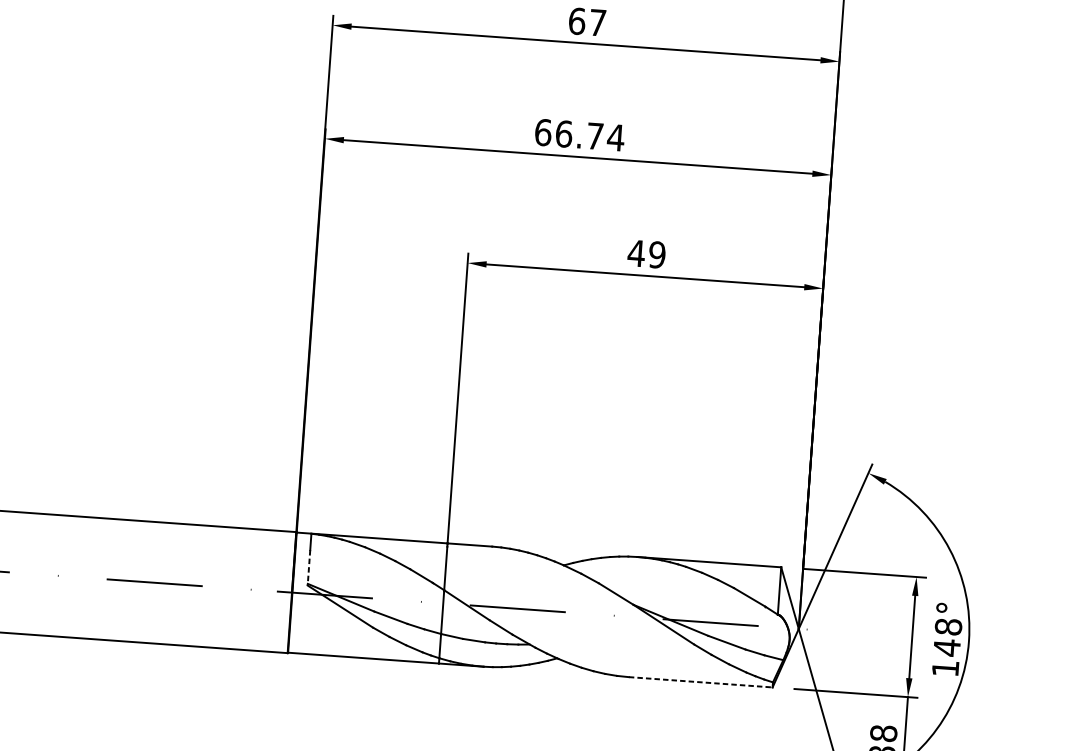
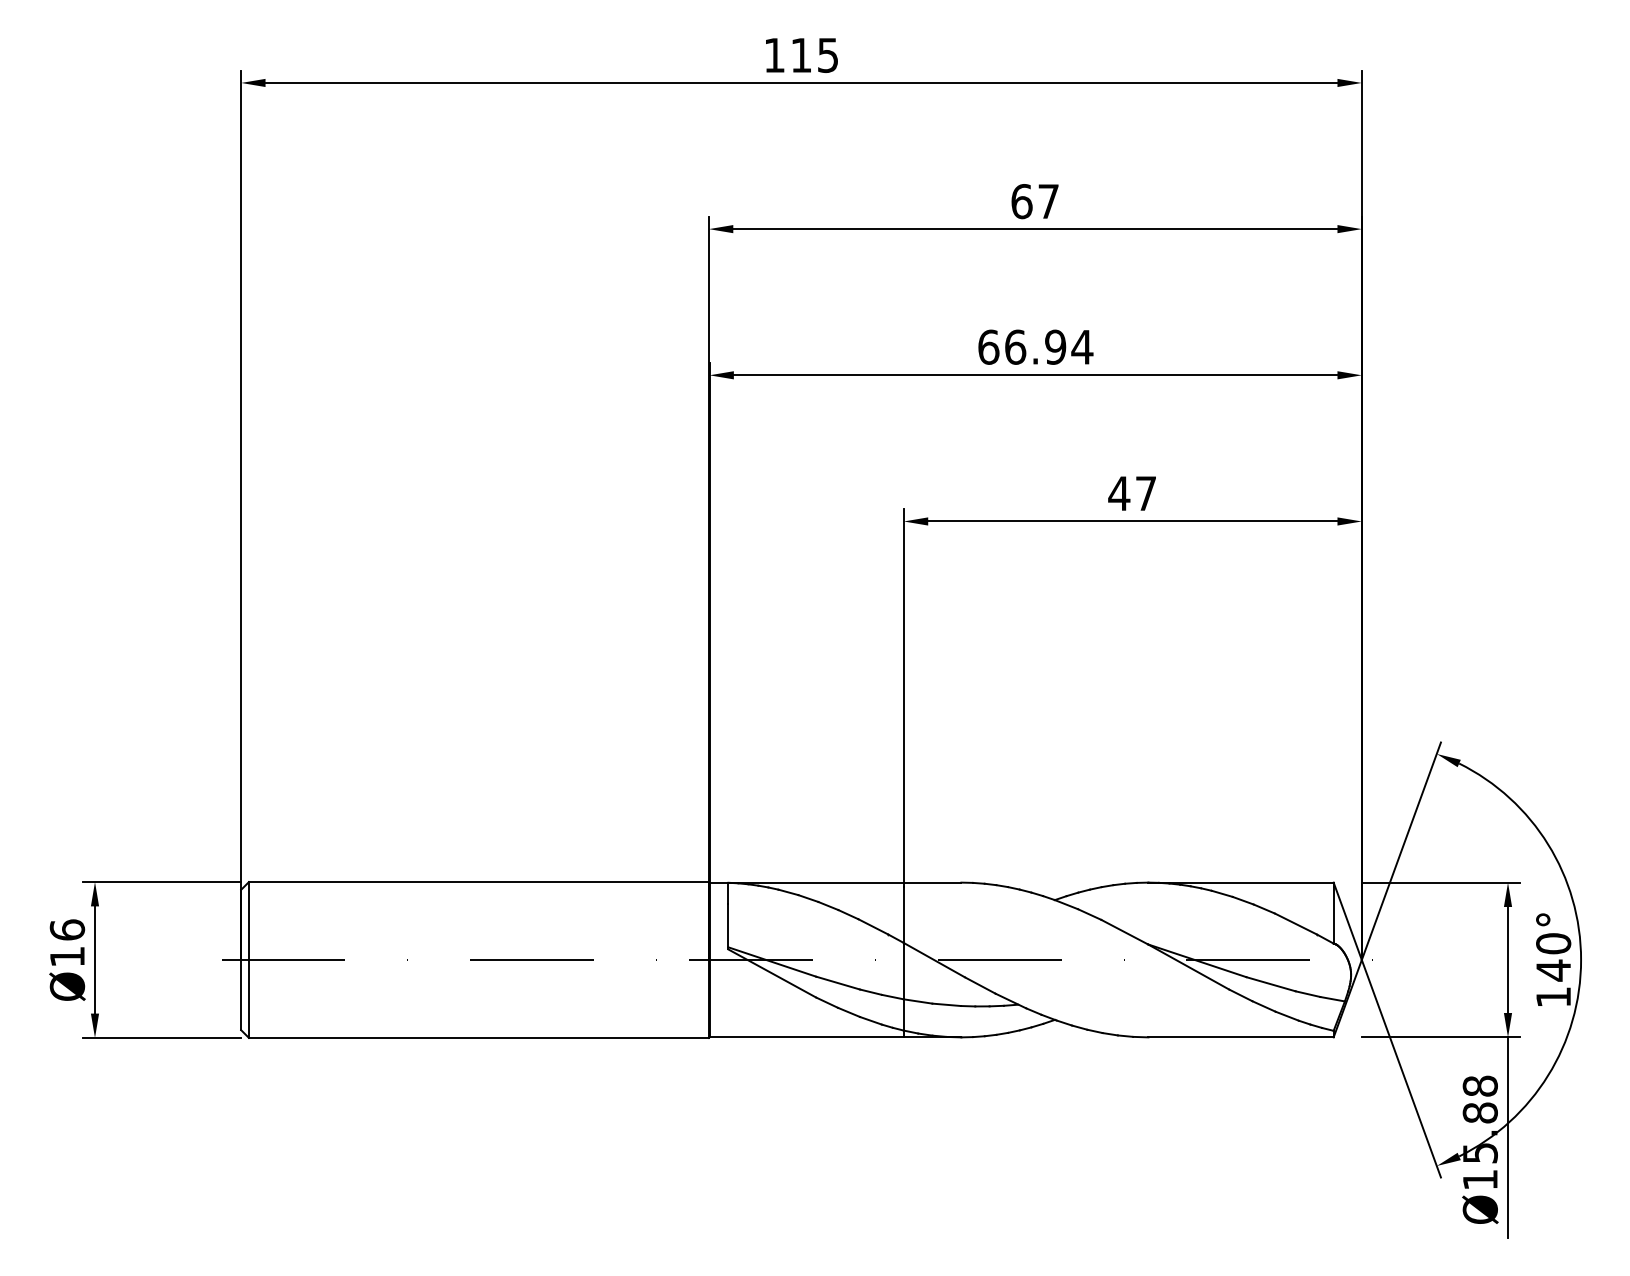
text: (595, 135) -> (1055, 346), 66.74 -> 66.94
text: (656, 254) -> (1145, 493), 49 -> 47
line: (309, 567) -> (728, 926), dashed -> solid
text: (948, 626) -> (1553, 943), 148° -> 140°
line: (701, 682) -> (1241, 1037), dashed -> solid

